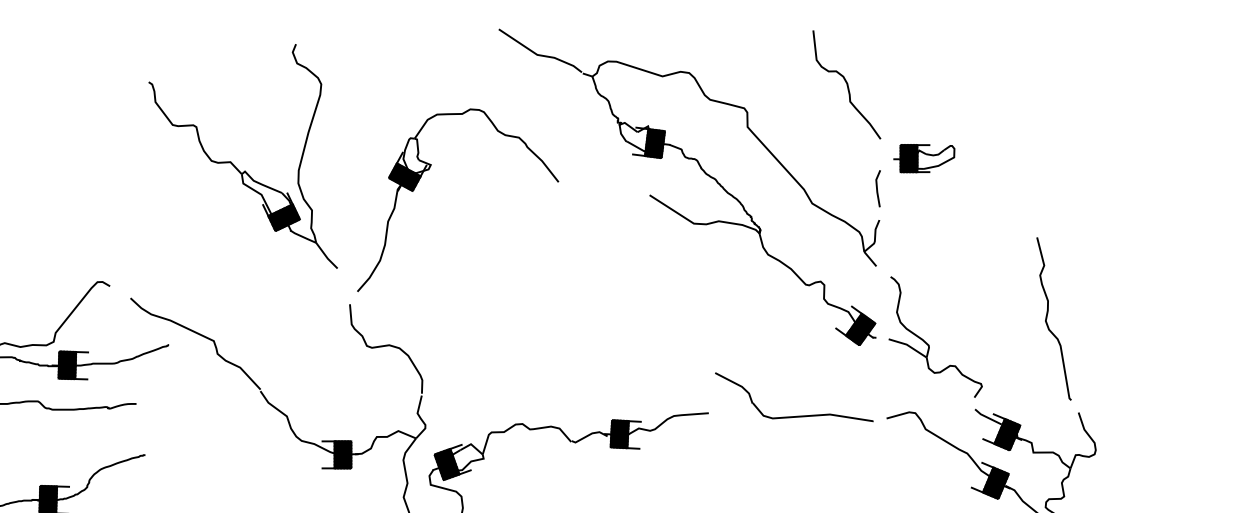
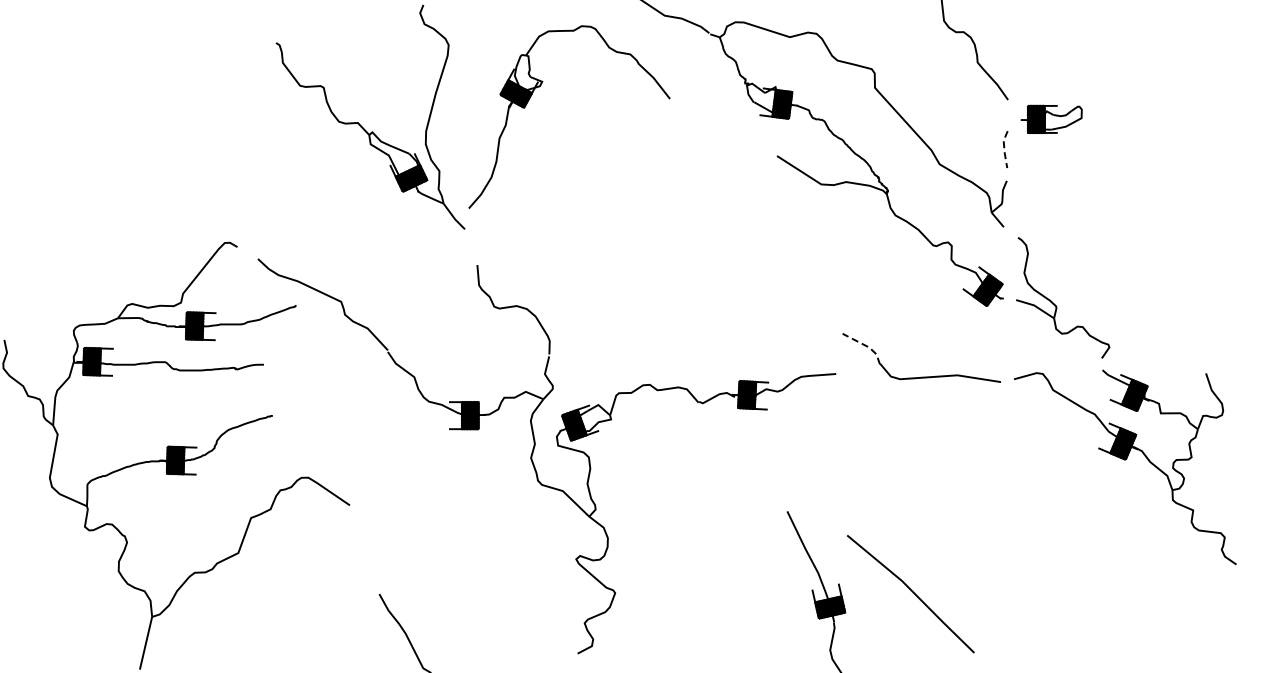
part: (429, 169) -> (540, 86), moved
line: (877, 188) -> (1004, 149), solid -> dashed
curve: (1048, 315) -> (1175, 276), removed
line: (738, 384) -> (865, 345), solid -> dashed

